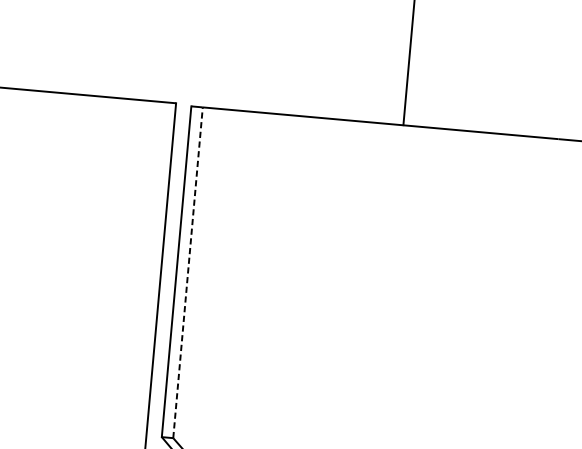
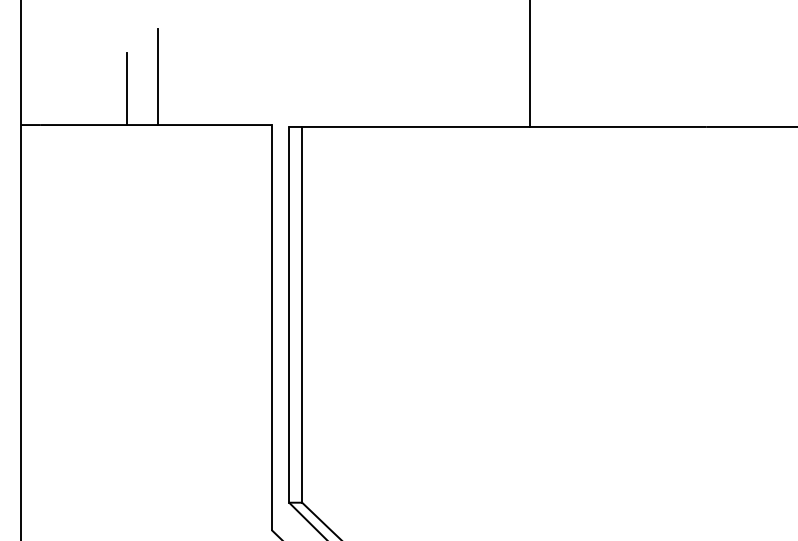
line: (80, 52) -> (158, 77), added
line: (51, 59) -> (126, 88), added
line: (188, 272) -> (302, 314), dashed -> solid

